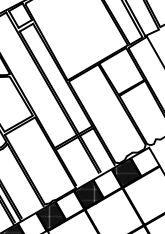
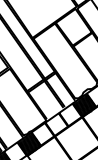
hatch: (88, 194) -> (56, 124), removed

